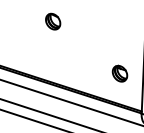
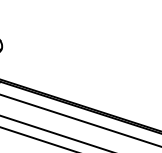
part: (53, 21) -> (69, 34), removed
part: (120, 73) -> (142, 91), removed

